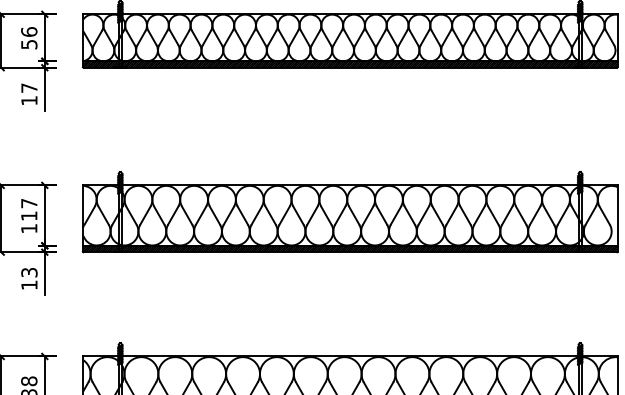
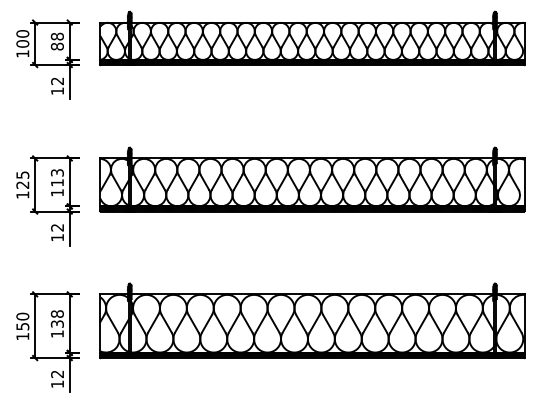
text: (28, 38) -> (56, 41), 56 -> 88
text: (29, 88) -> (57, 81), 17 -> 12
text: (28, 203) -> (56, 172), 117 -> 113
text: (29, 272) -> (57, 227), 13 -> 12

